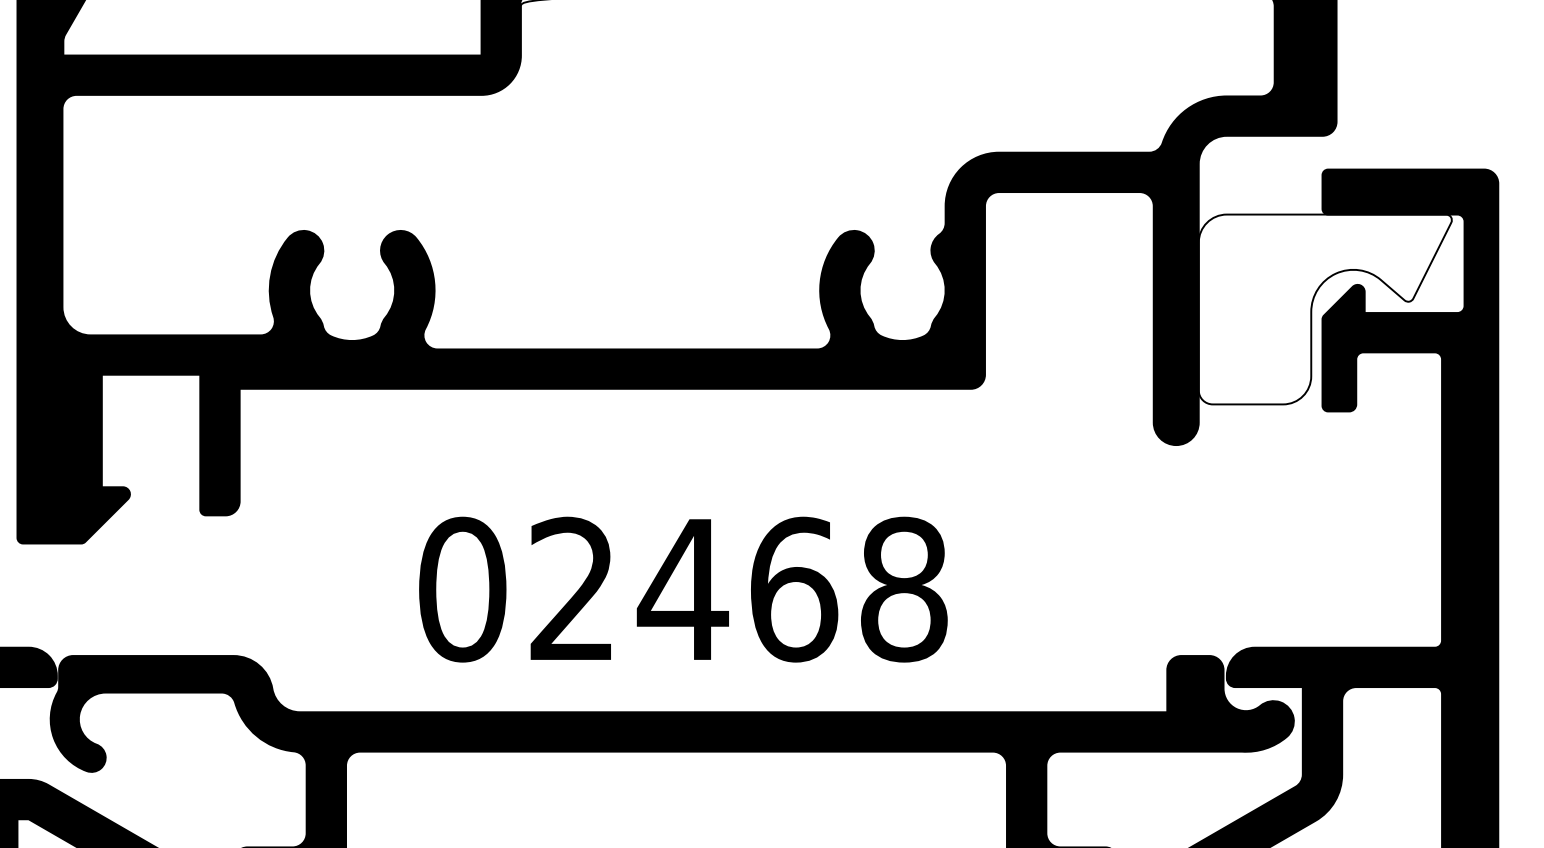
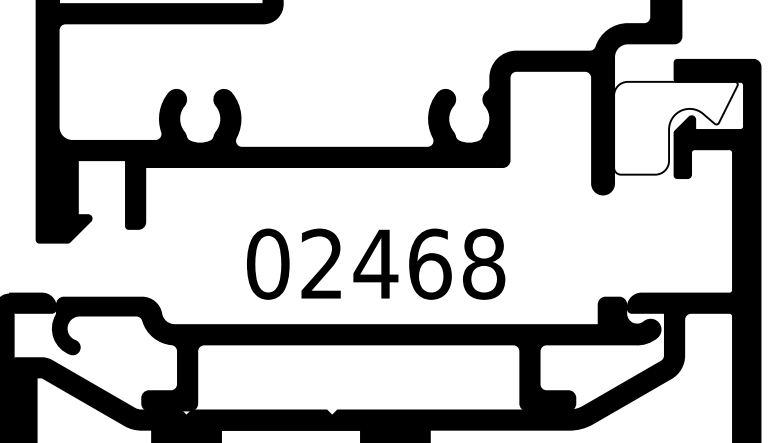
text: (684, 588) -> (376, 263), moved

